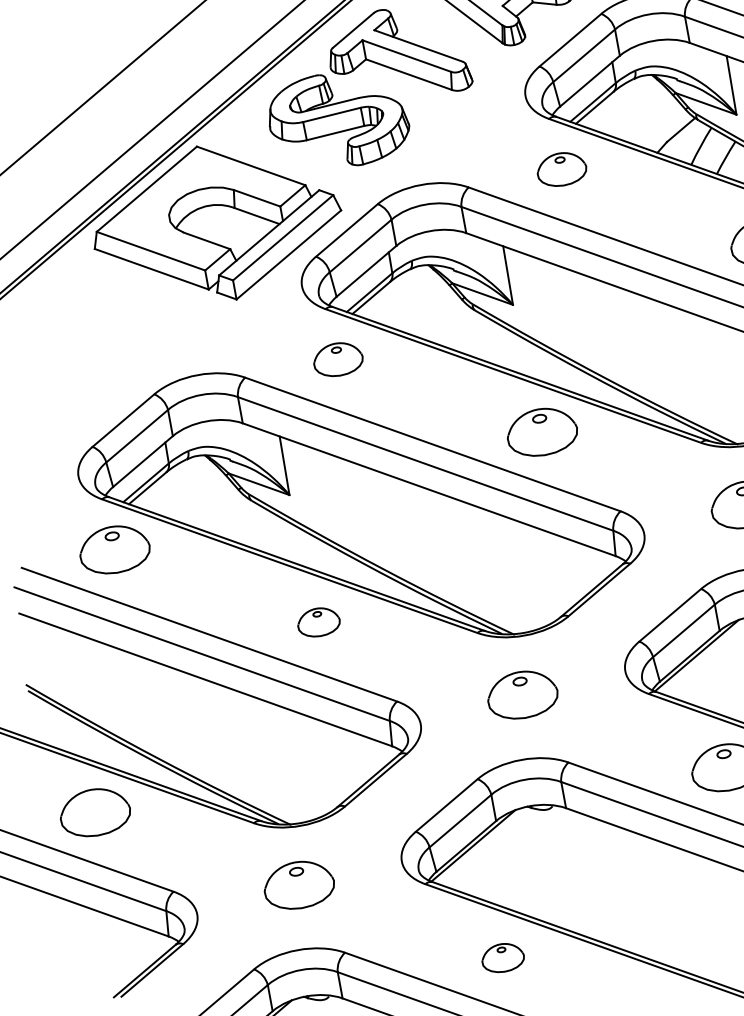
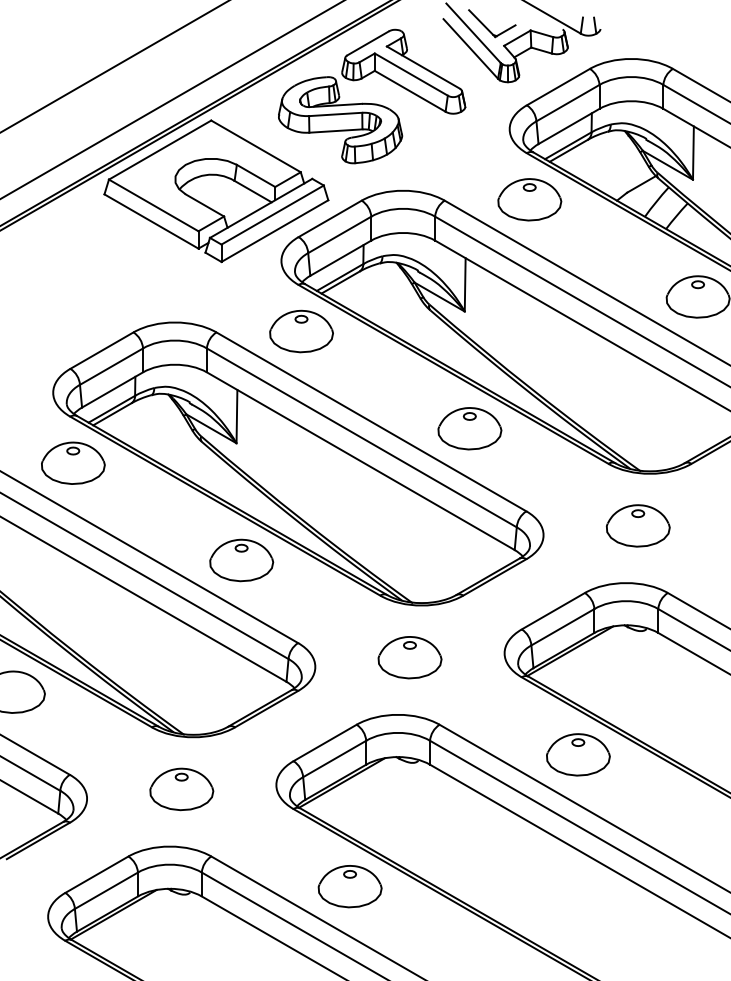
part: (561, 169) -> (529, 199), size x1.43
part: (338, 359) -> (301, 331), size x1.43
part: (318, 622) -> (241, 560), size x1.67
part: (502, 957) -> (349, 886), size x1.67

